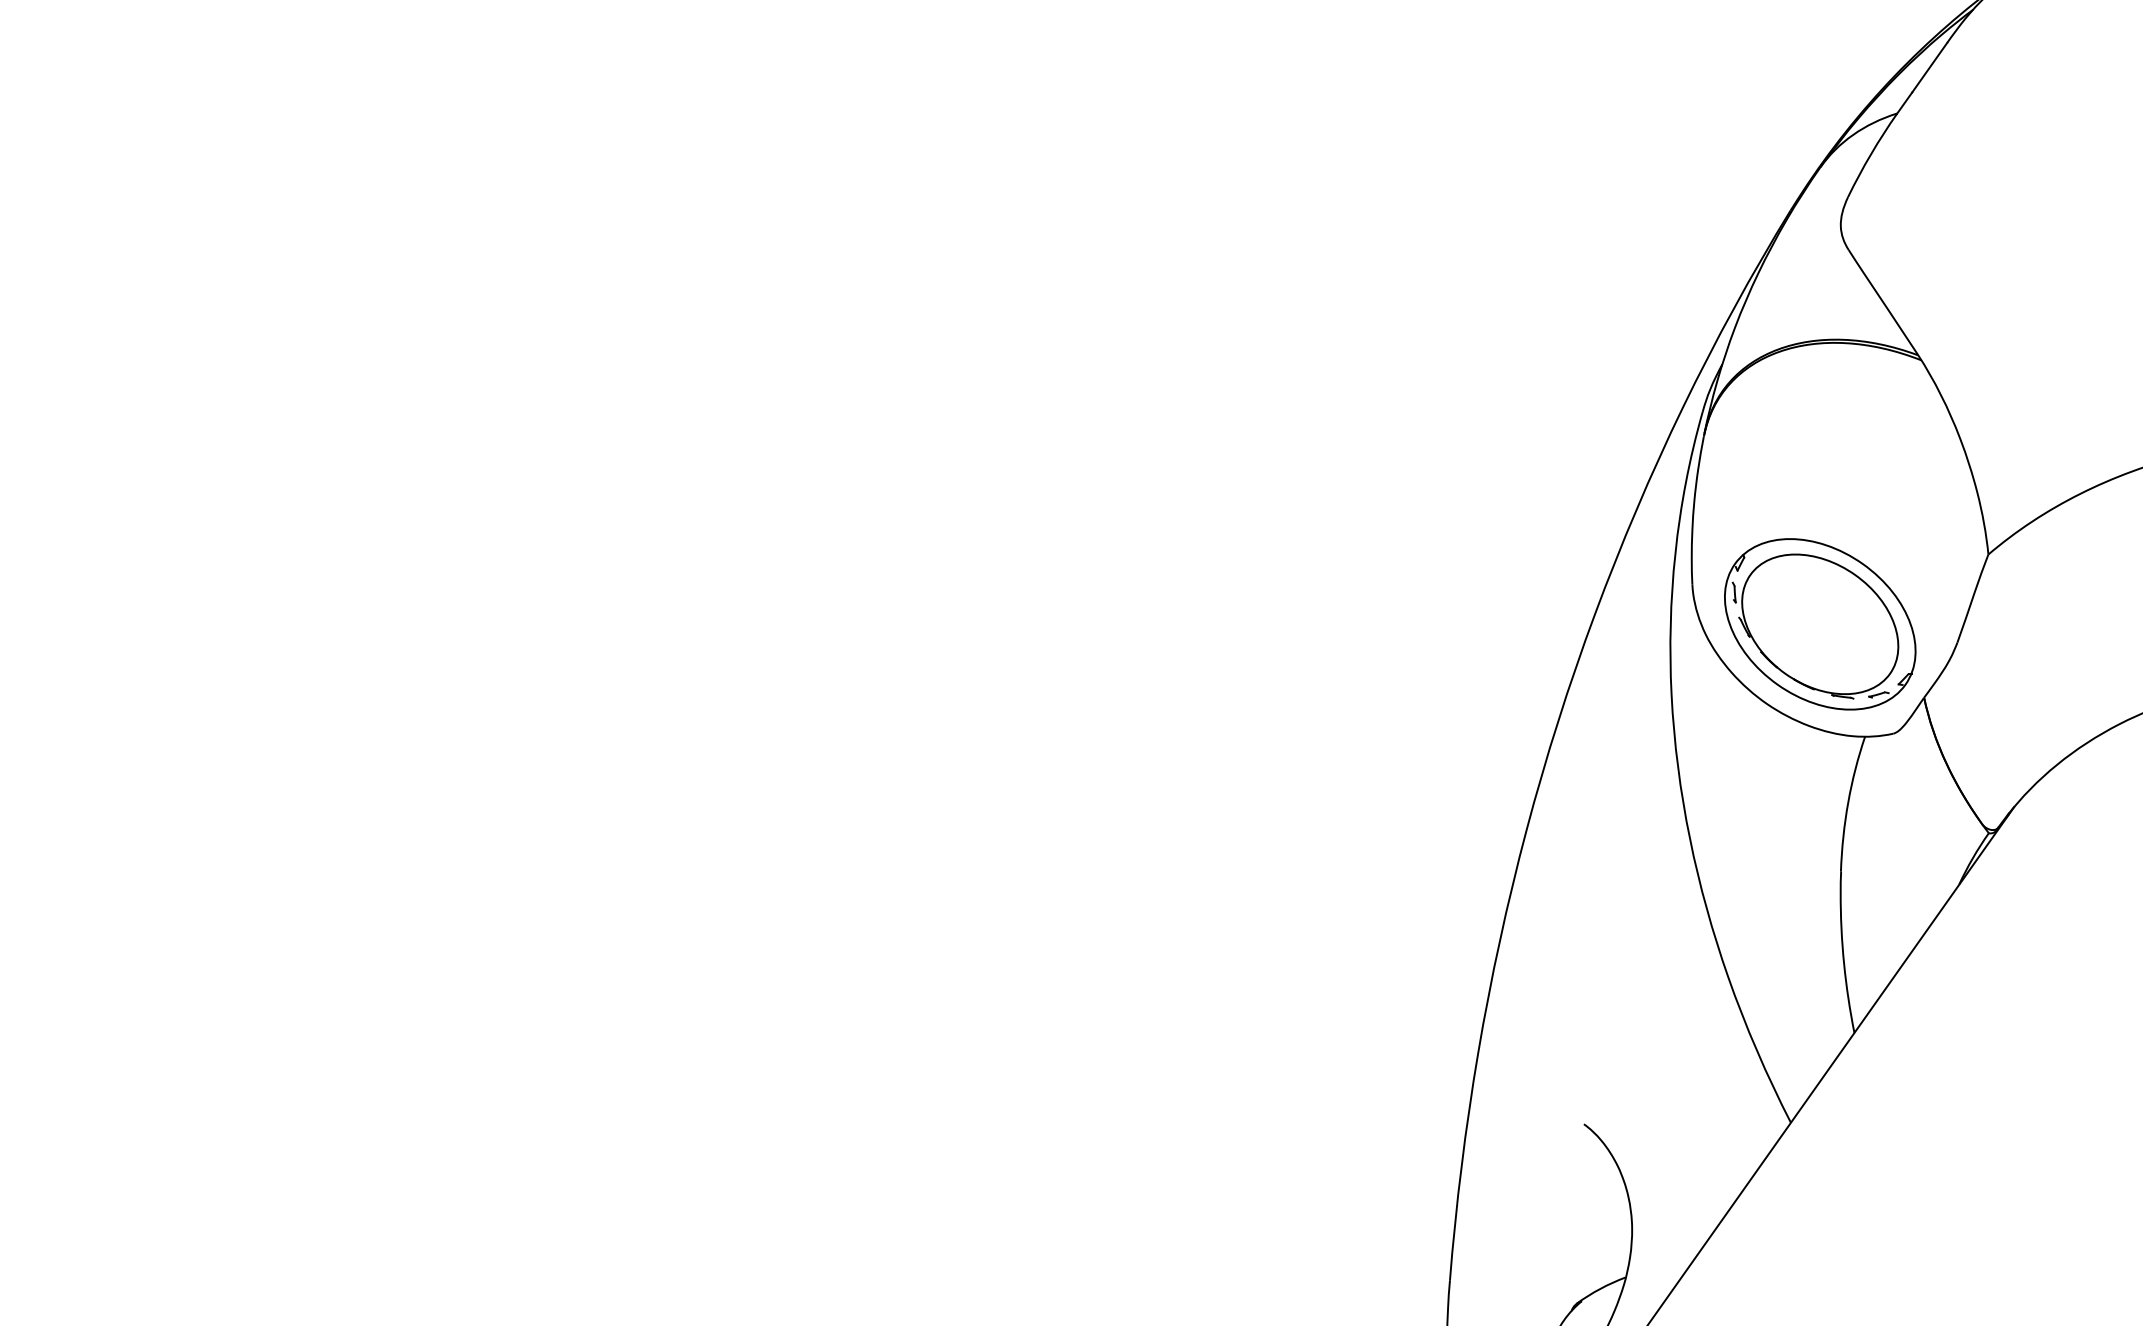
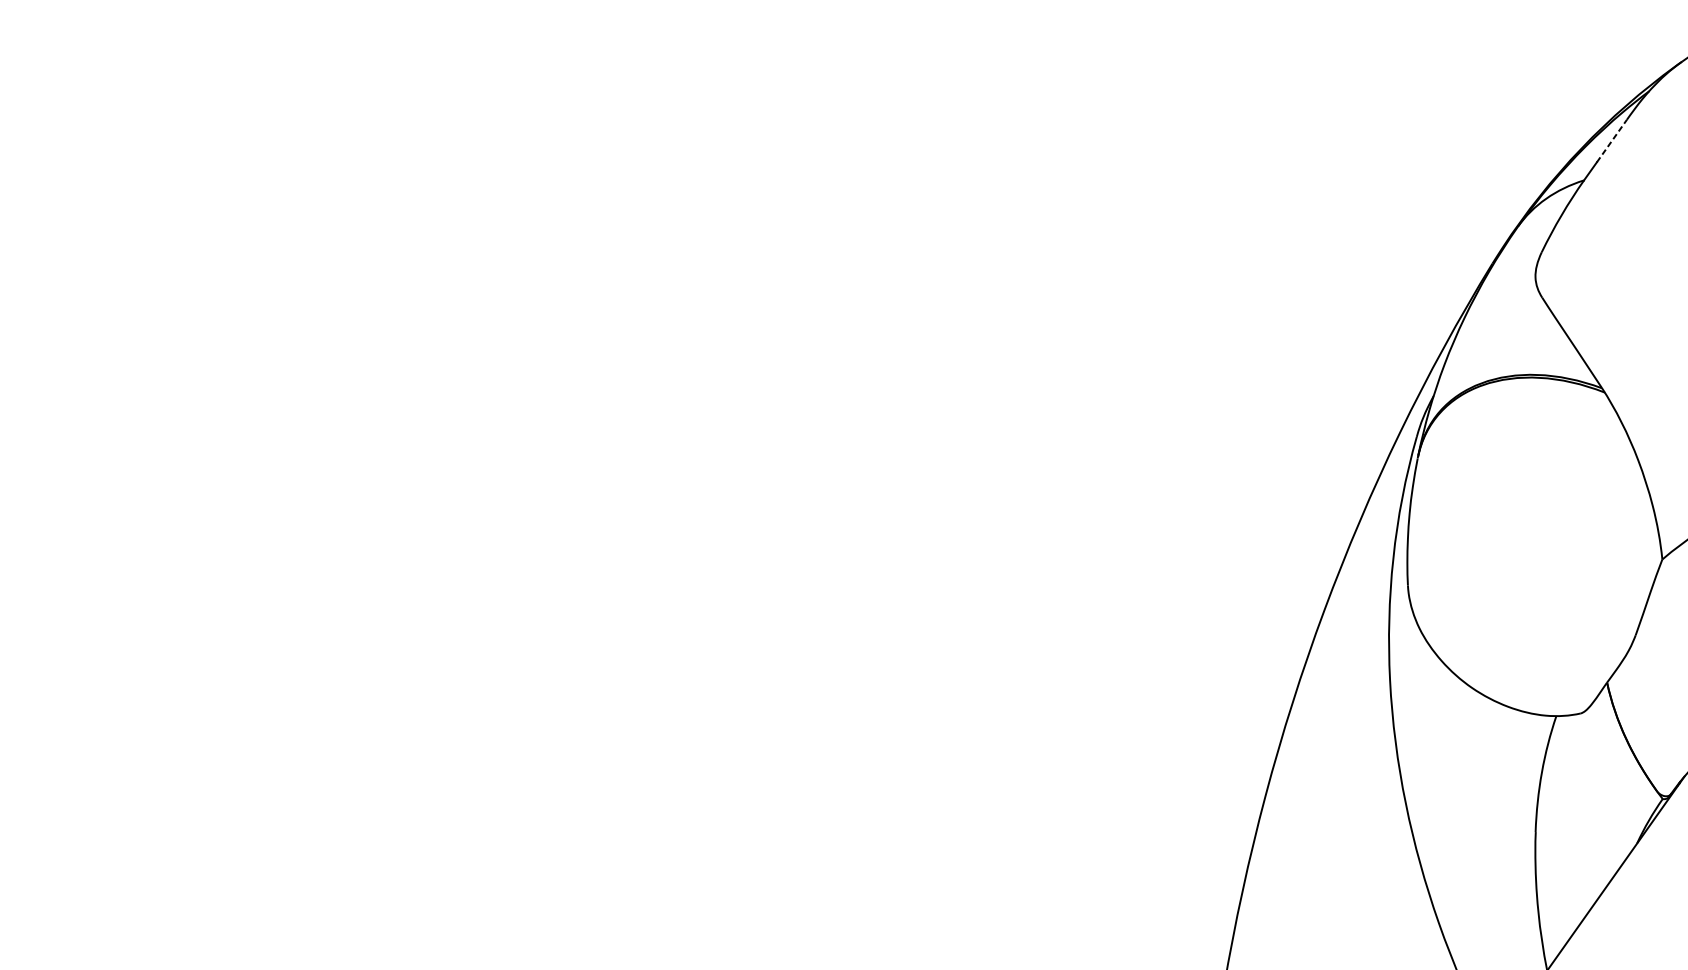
line: (1930, 67) -> (1612, 140), solid -> dashed
part: (1820, 624) -> (1518, 619), removed

